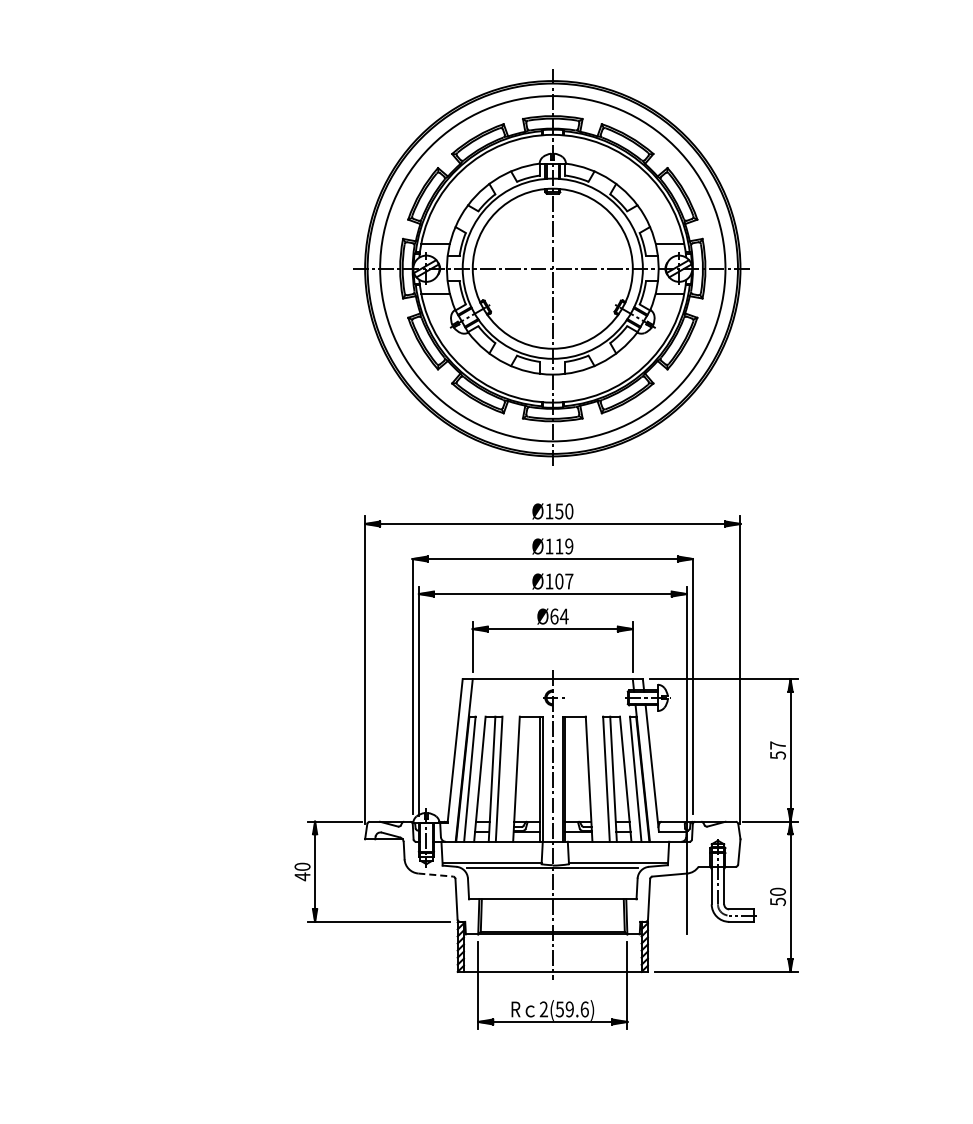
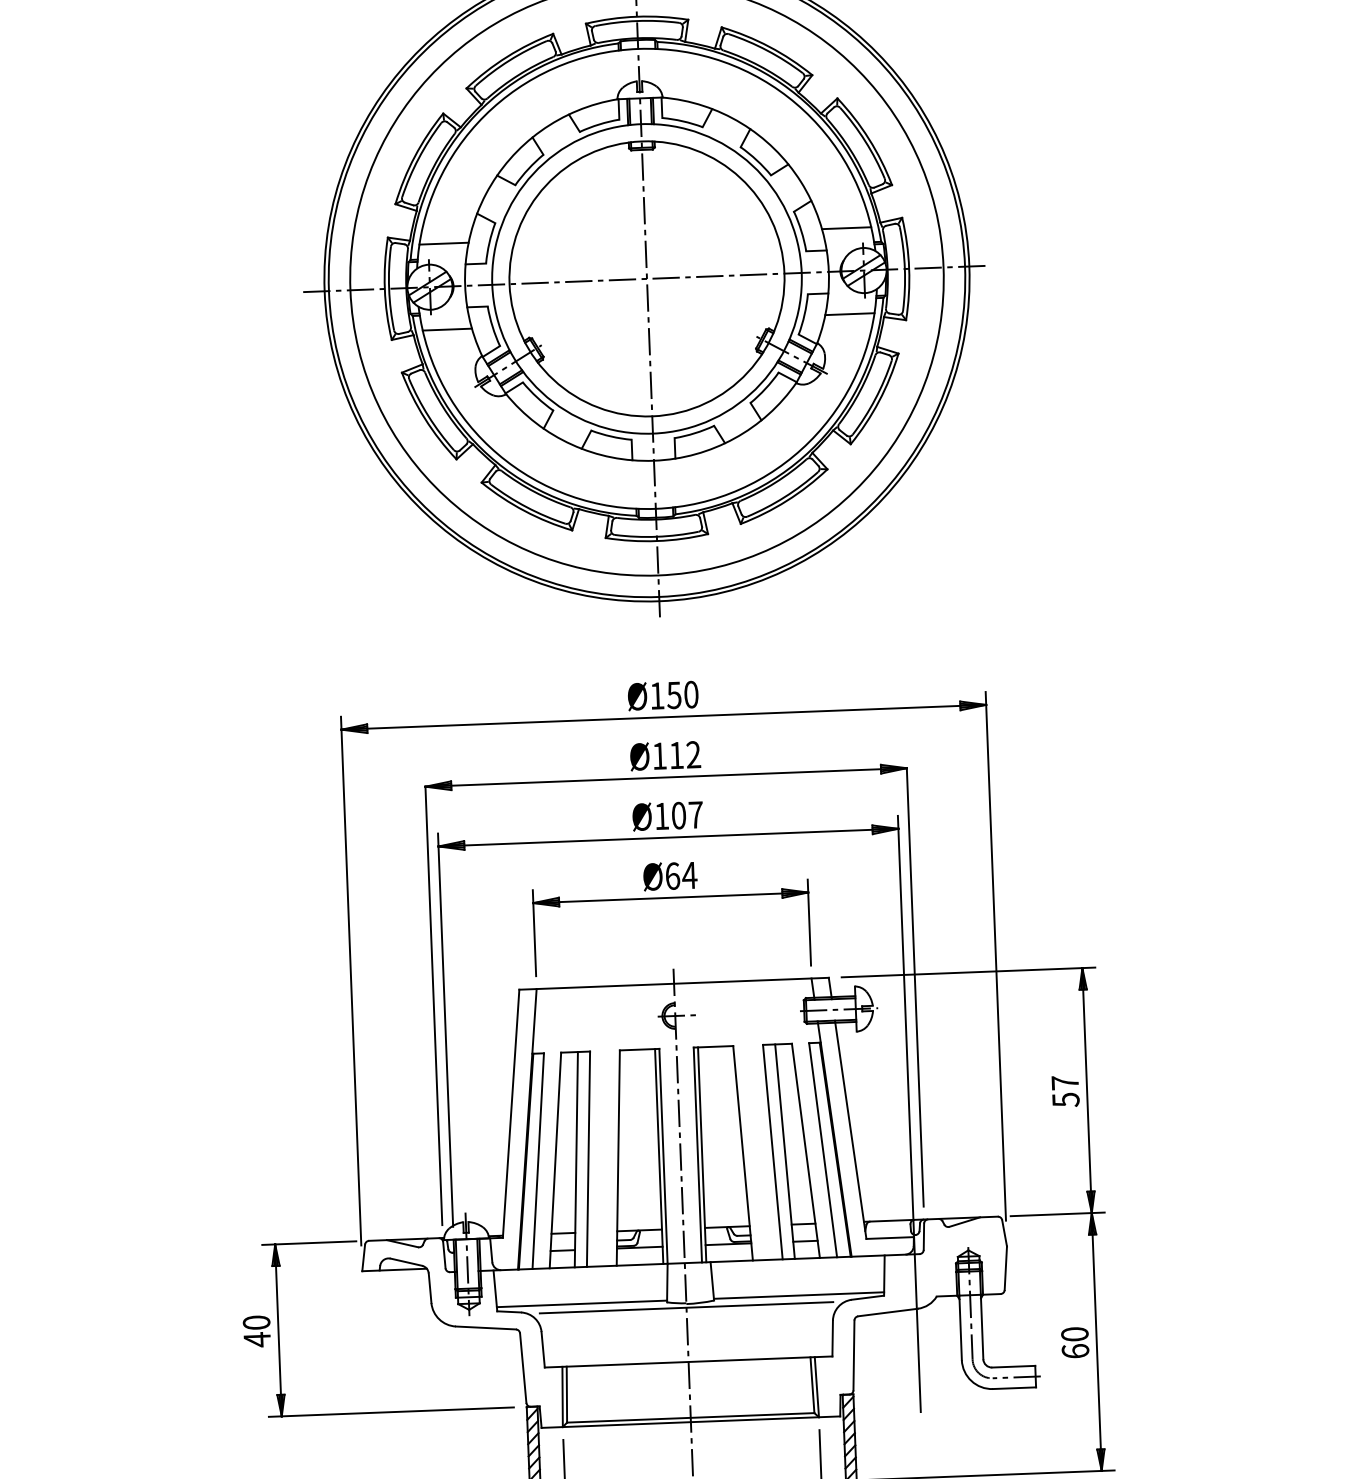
text: (569, 546) -> (693, 754), Ø119 -> Ø112
line: (435, 875) -> (485, 1328), dashed -> solid
text: (777, 901) -> (1074, 1350), 50 -> 60

